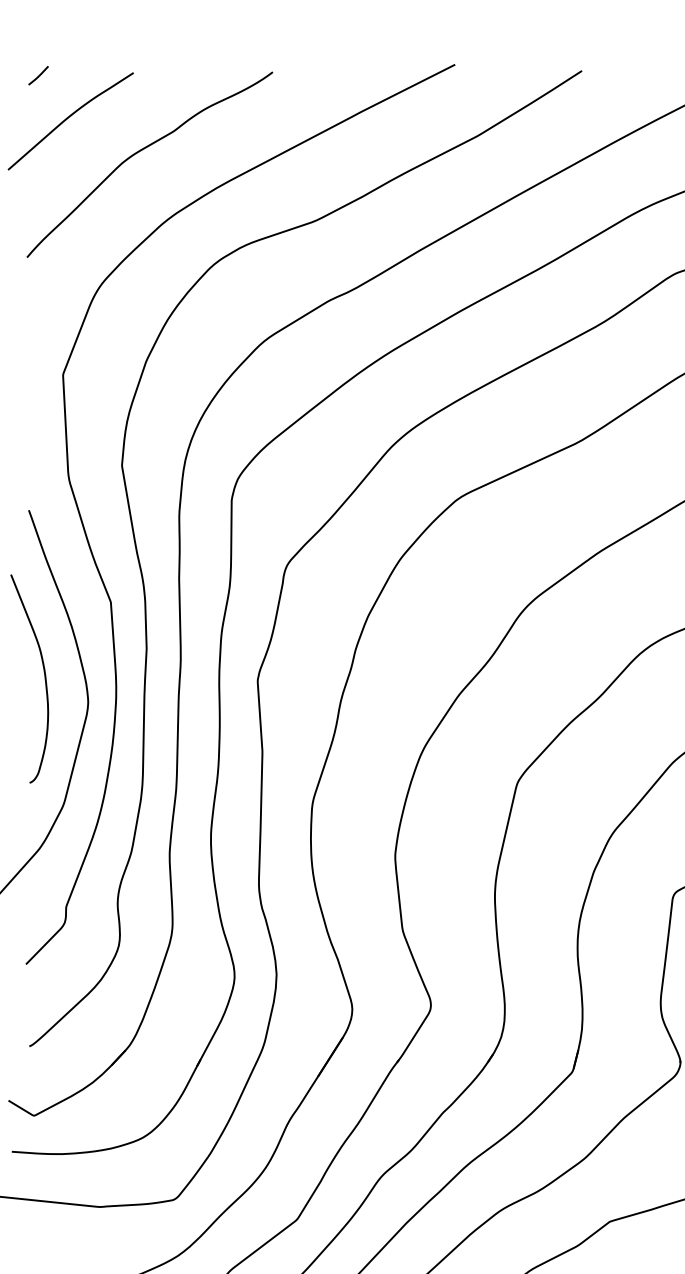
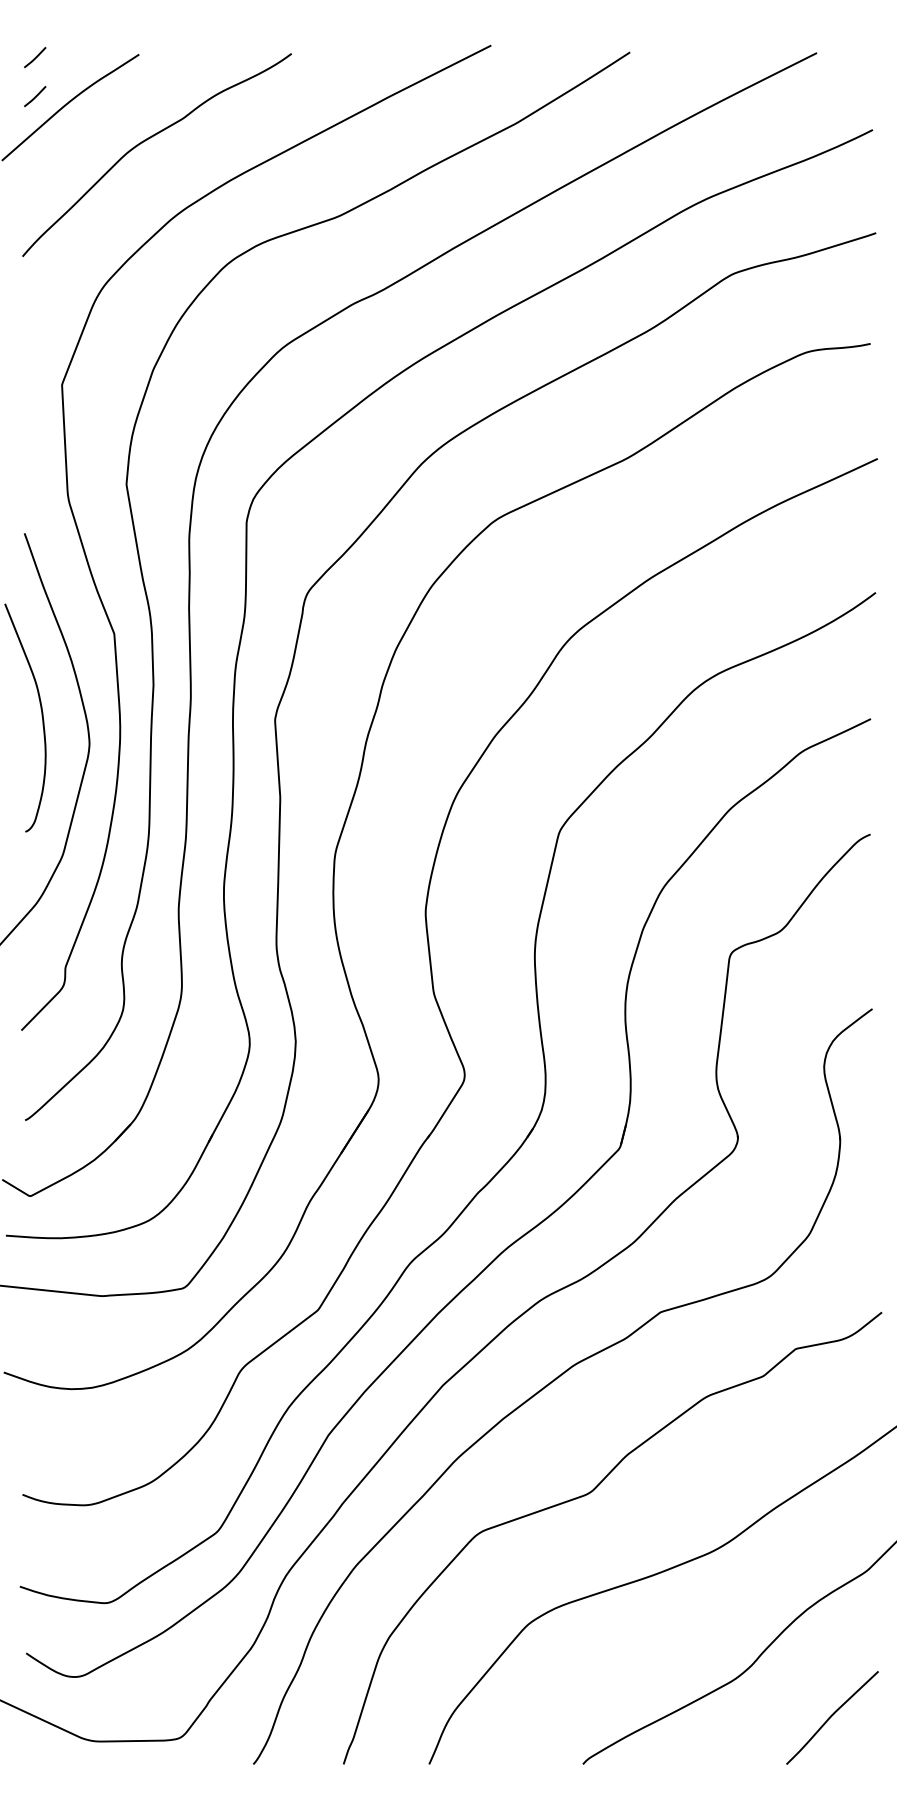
line: (38, 111) -> (35, 96), added

